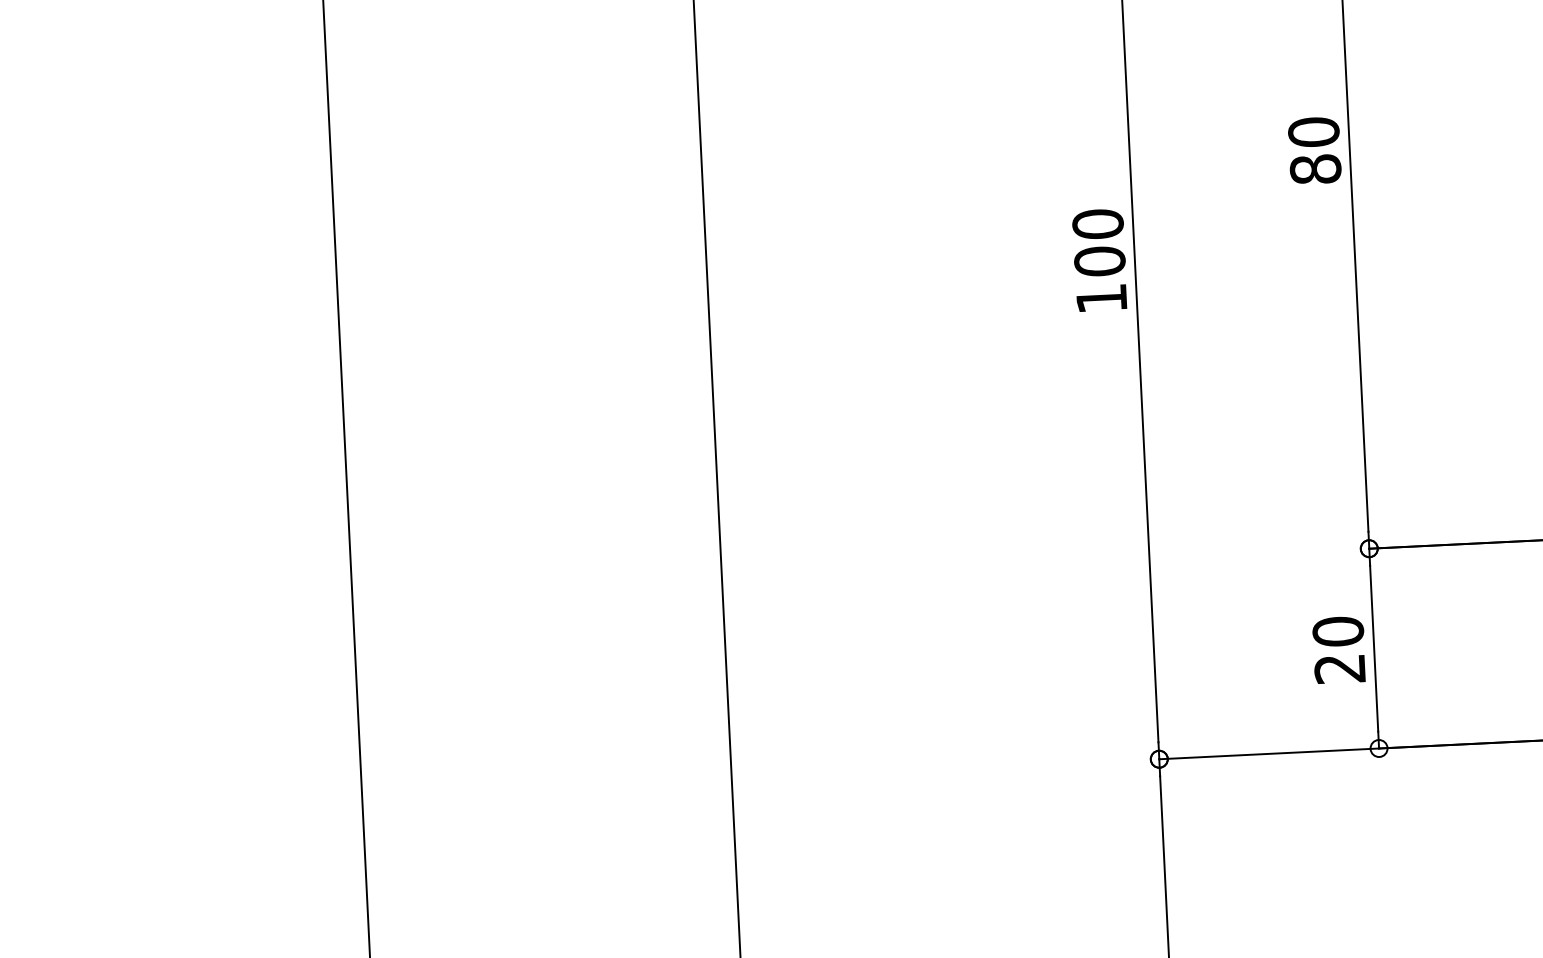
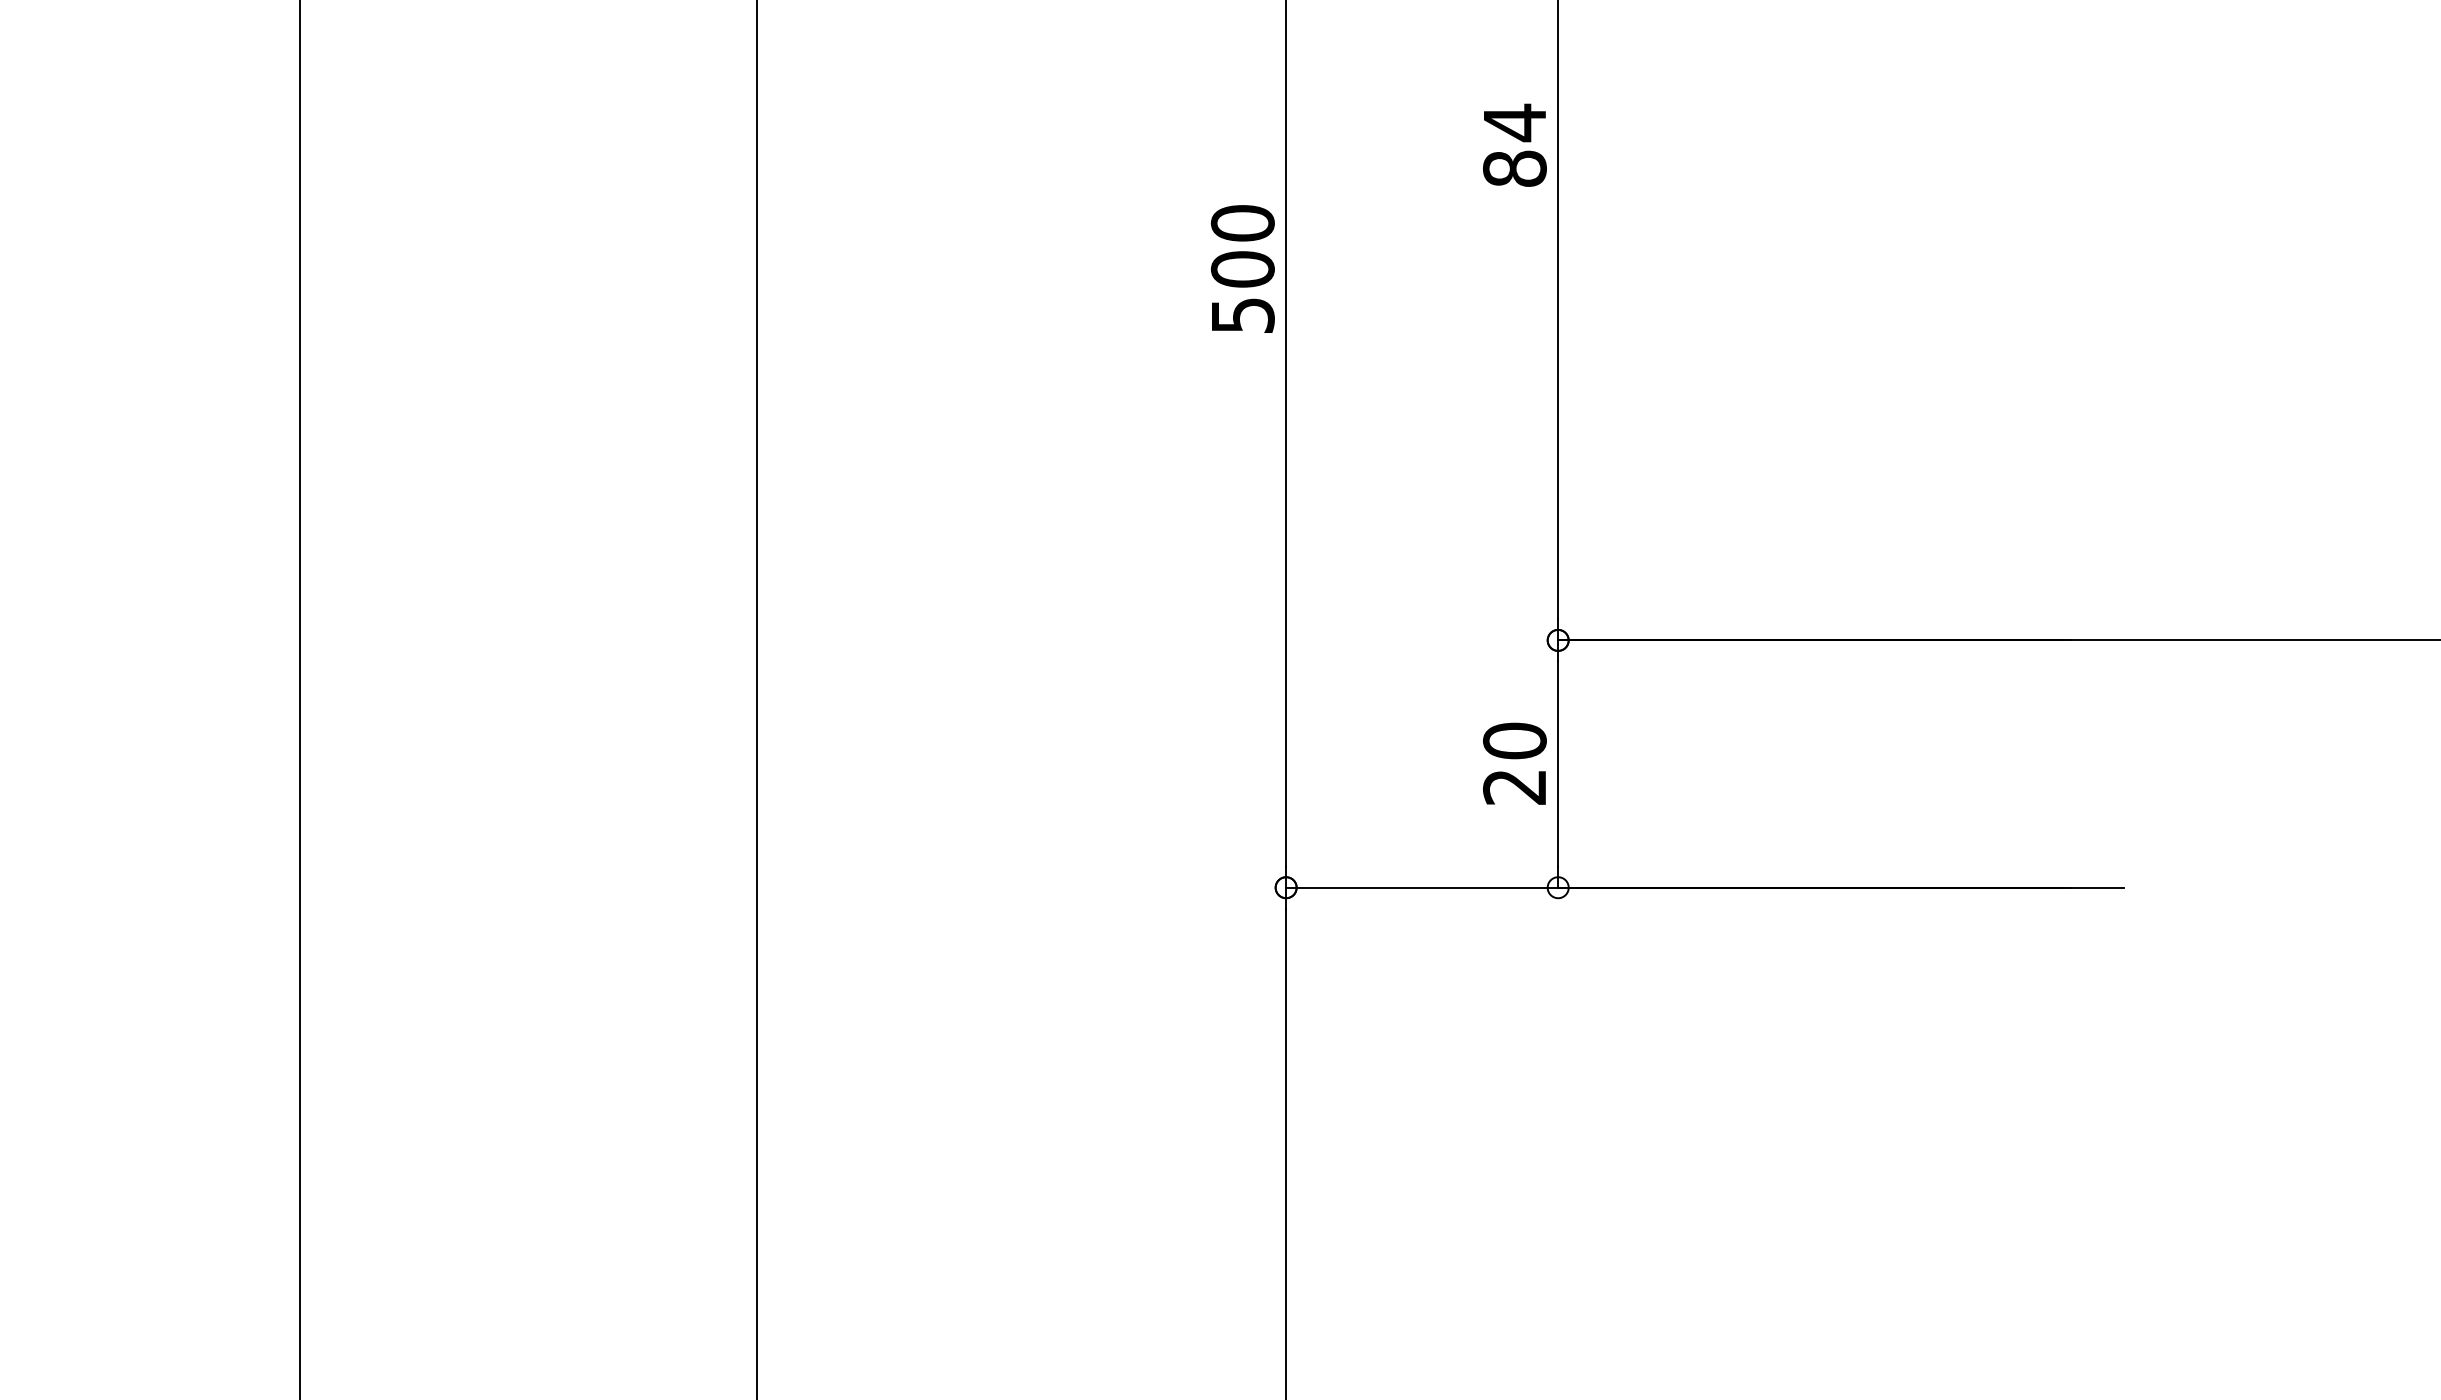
text: (1313, 132) -> (1514, 122), 80 -> 84
text: (1102, 298) -> (1243, 315), 100 -> 500

